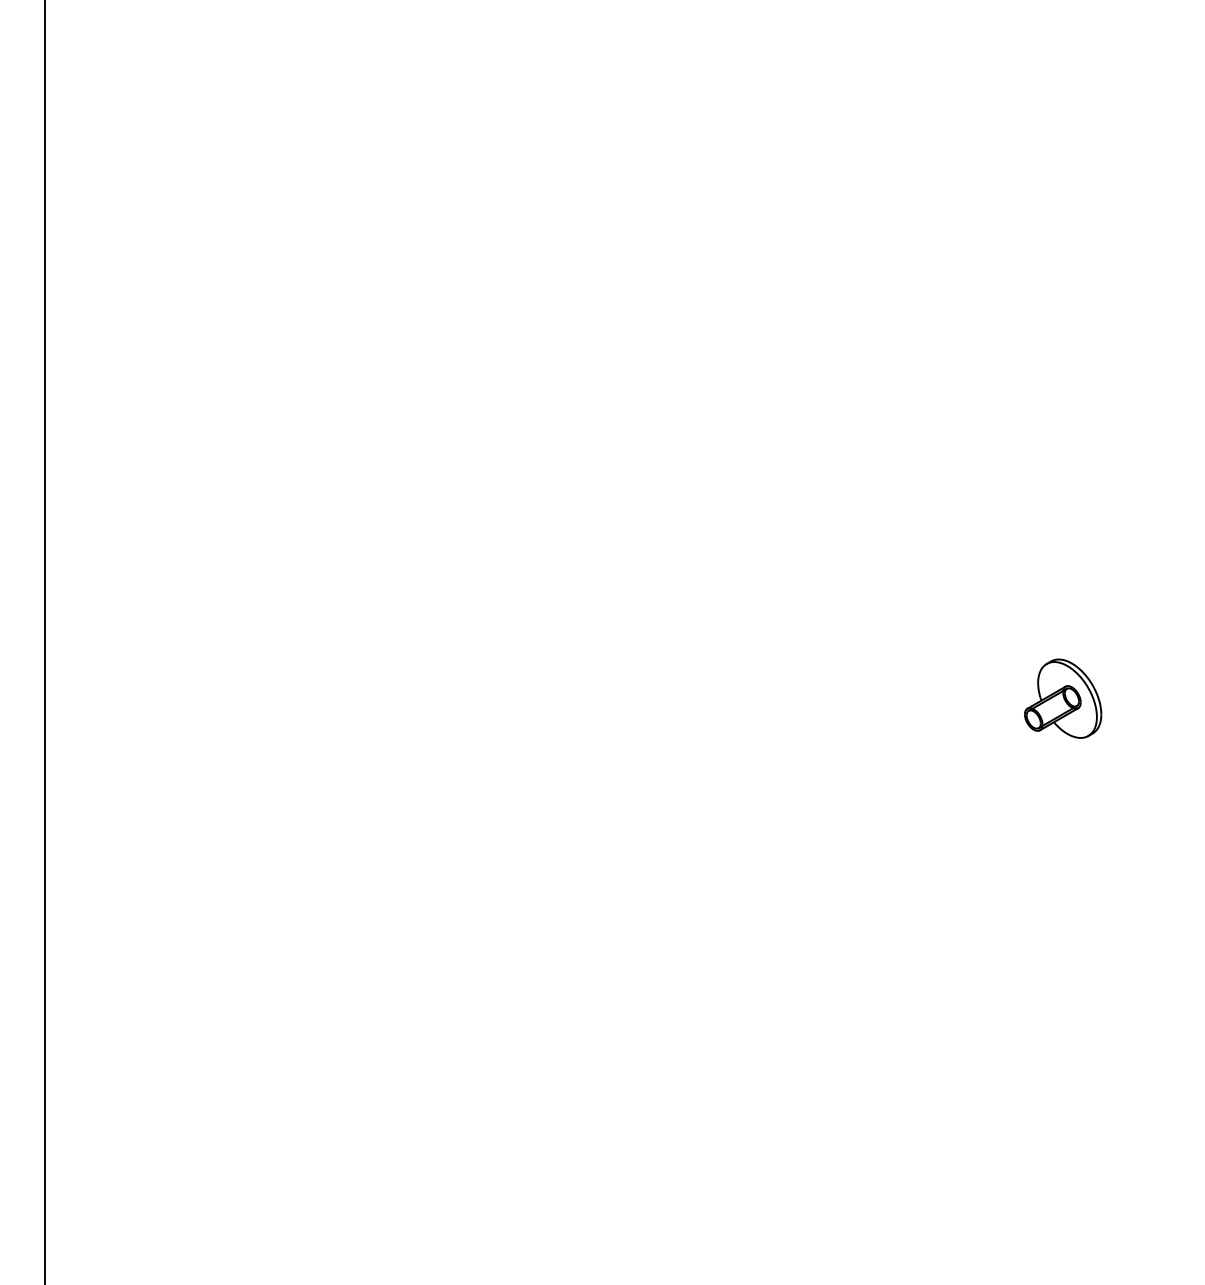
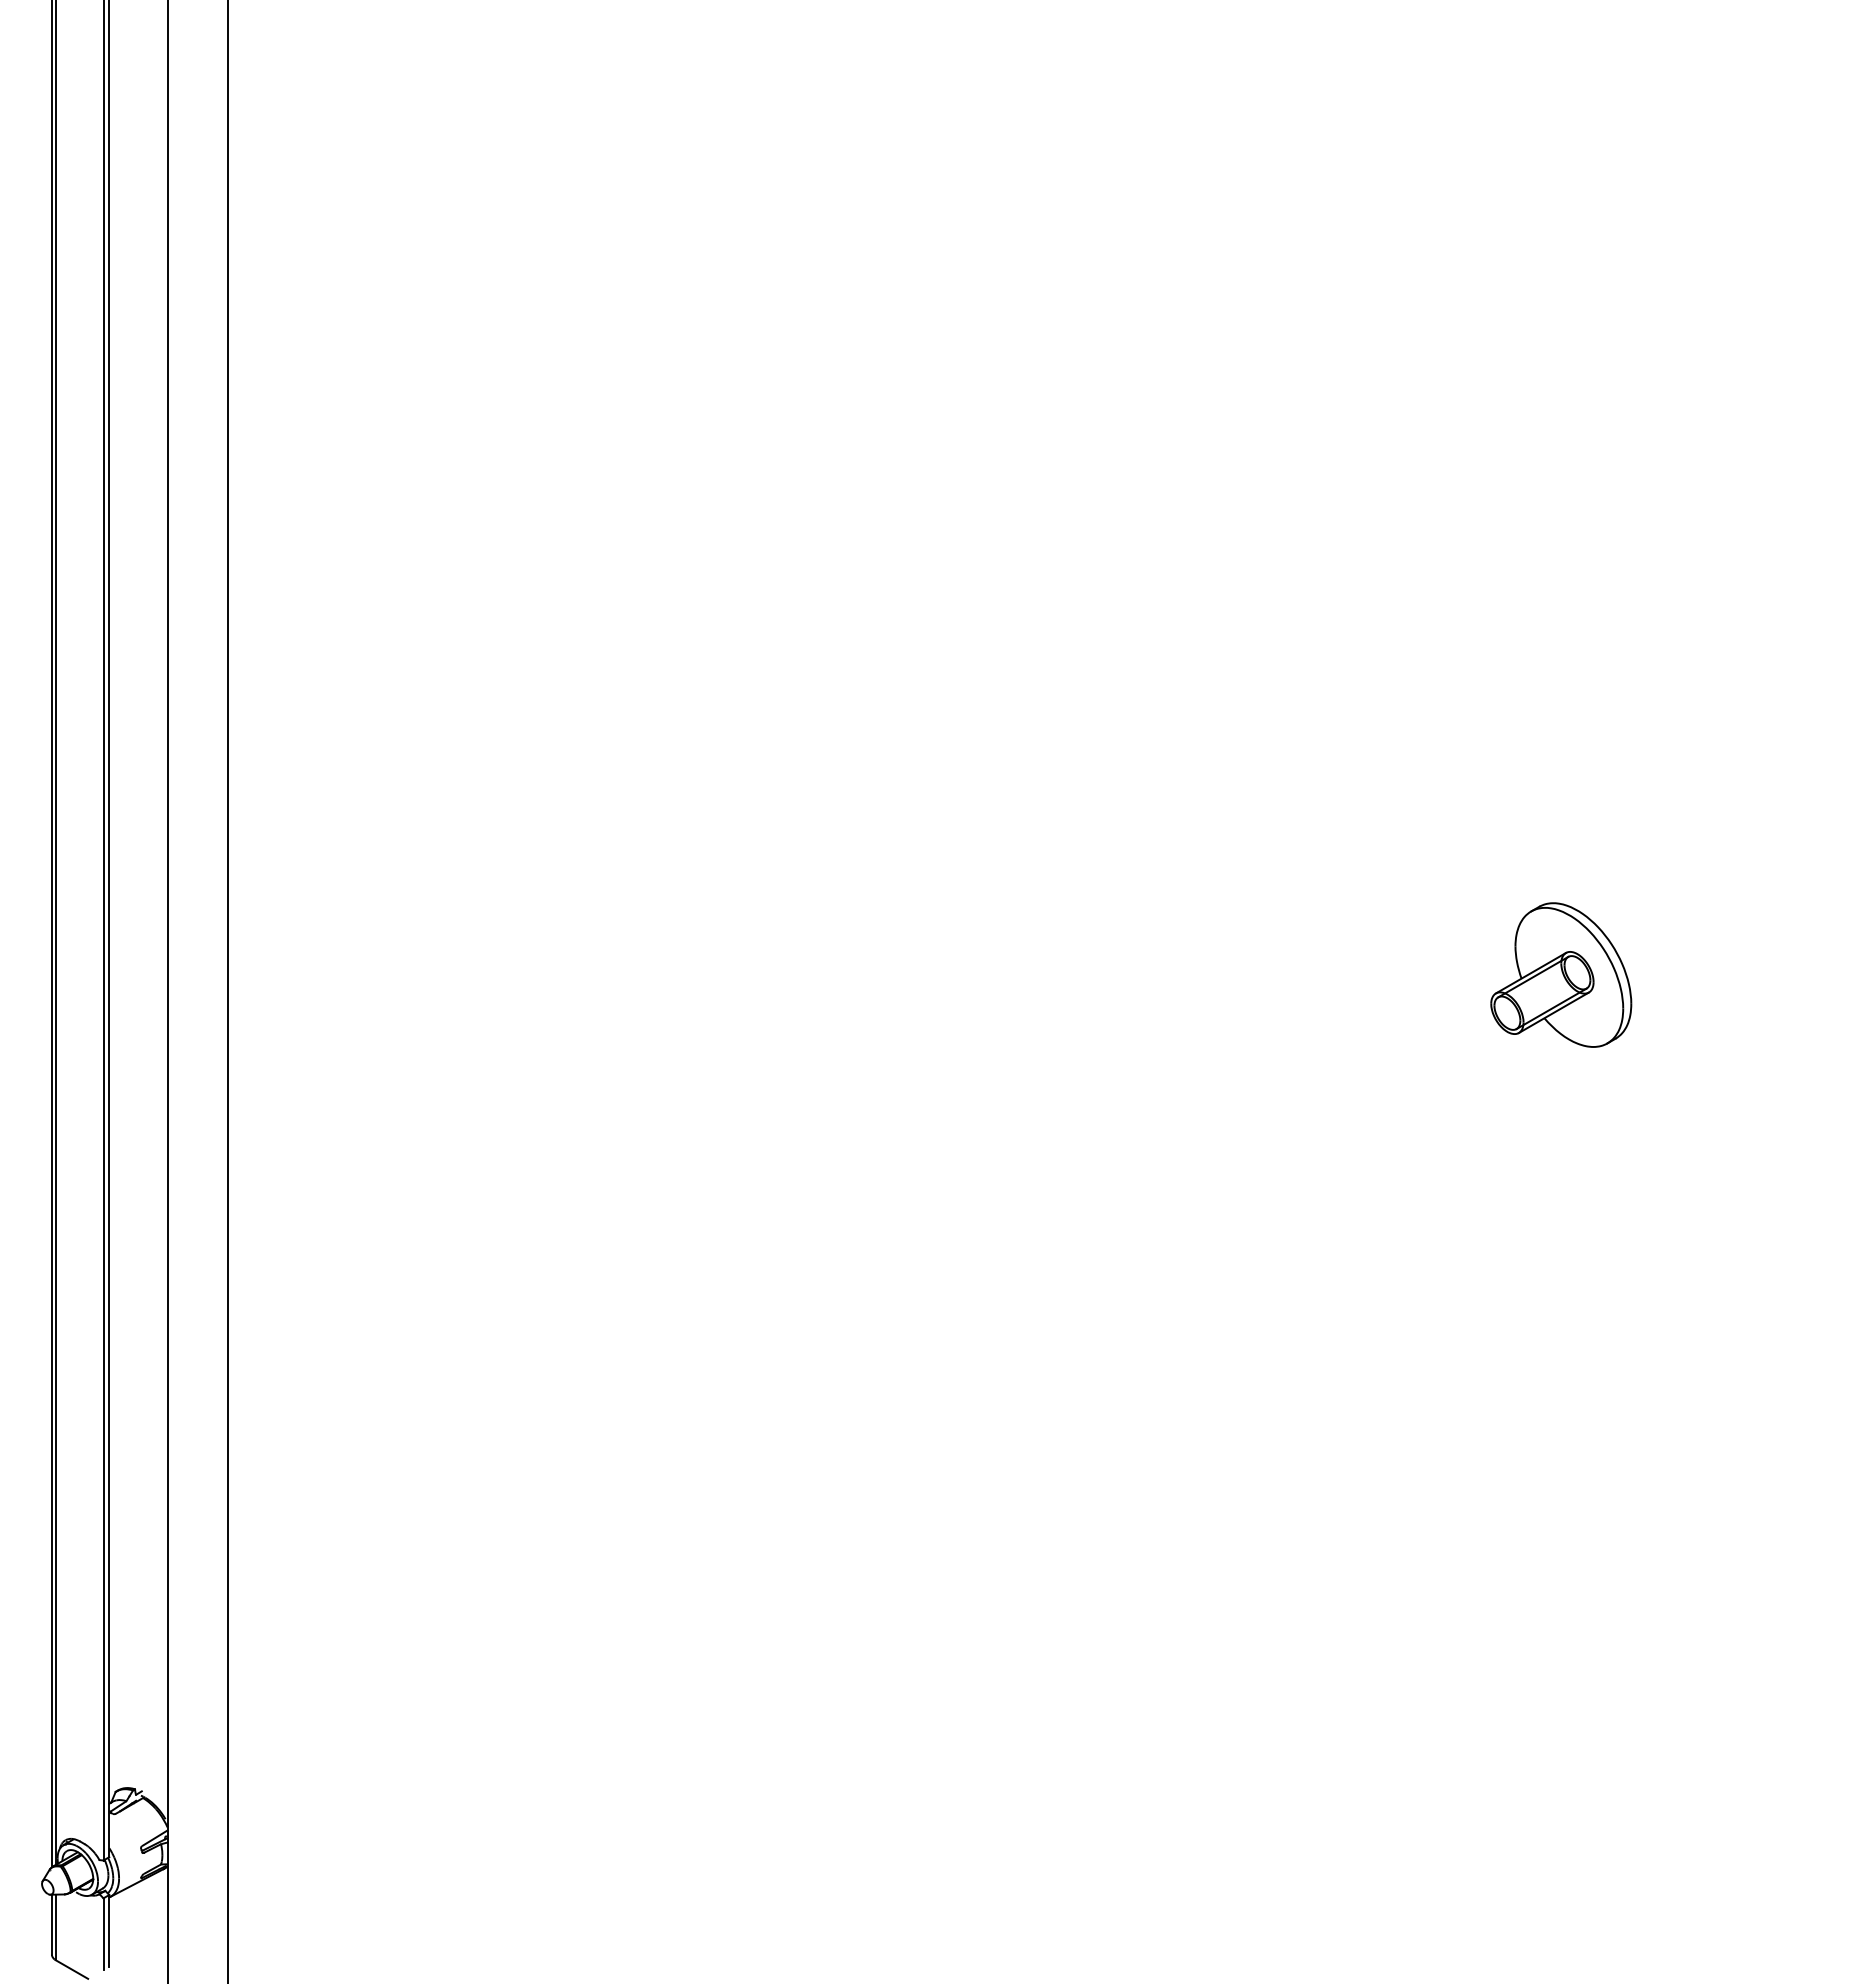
part: (1063, 698) -> (1561, 974), size x1.4

